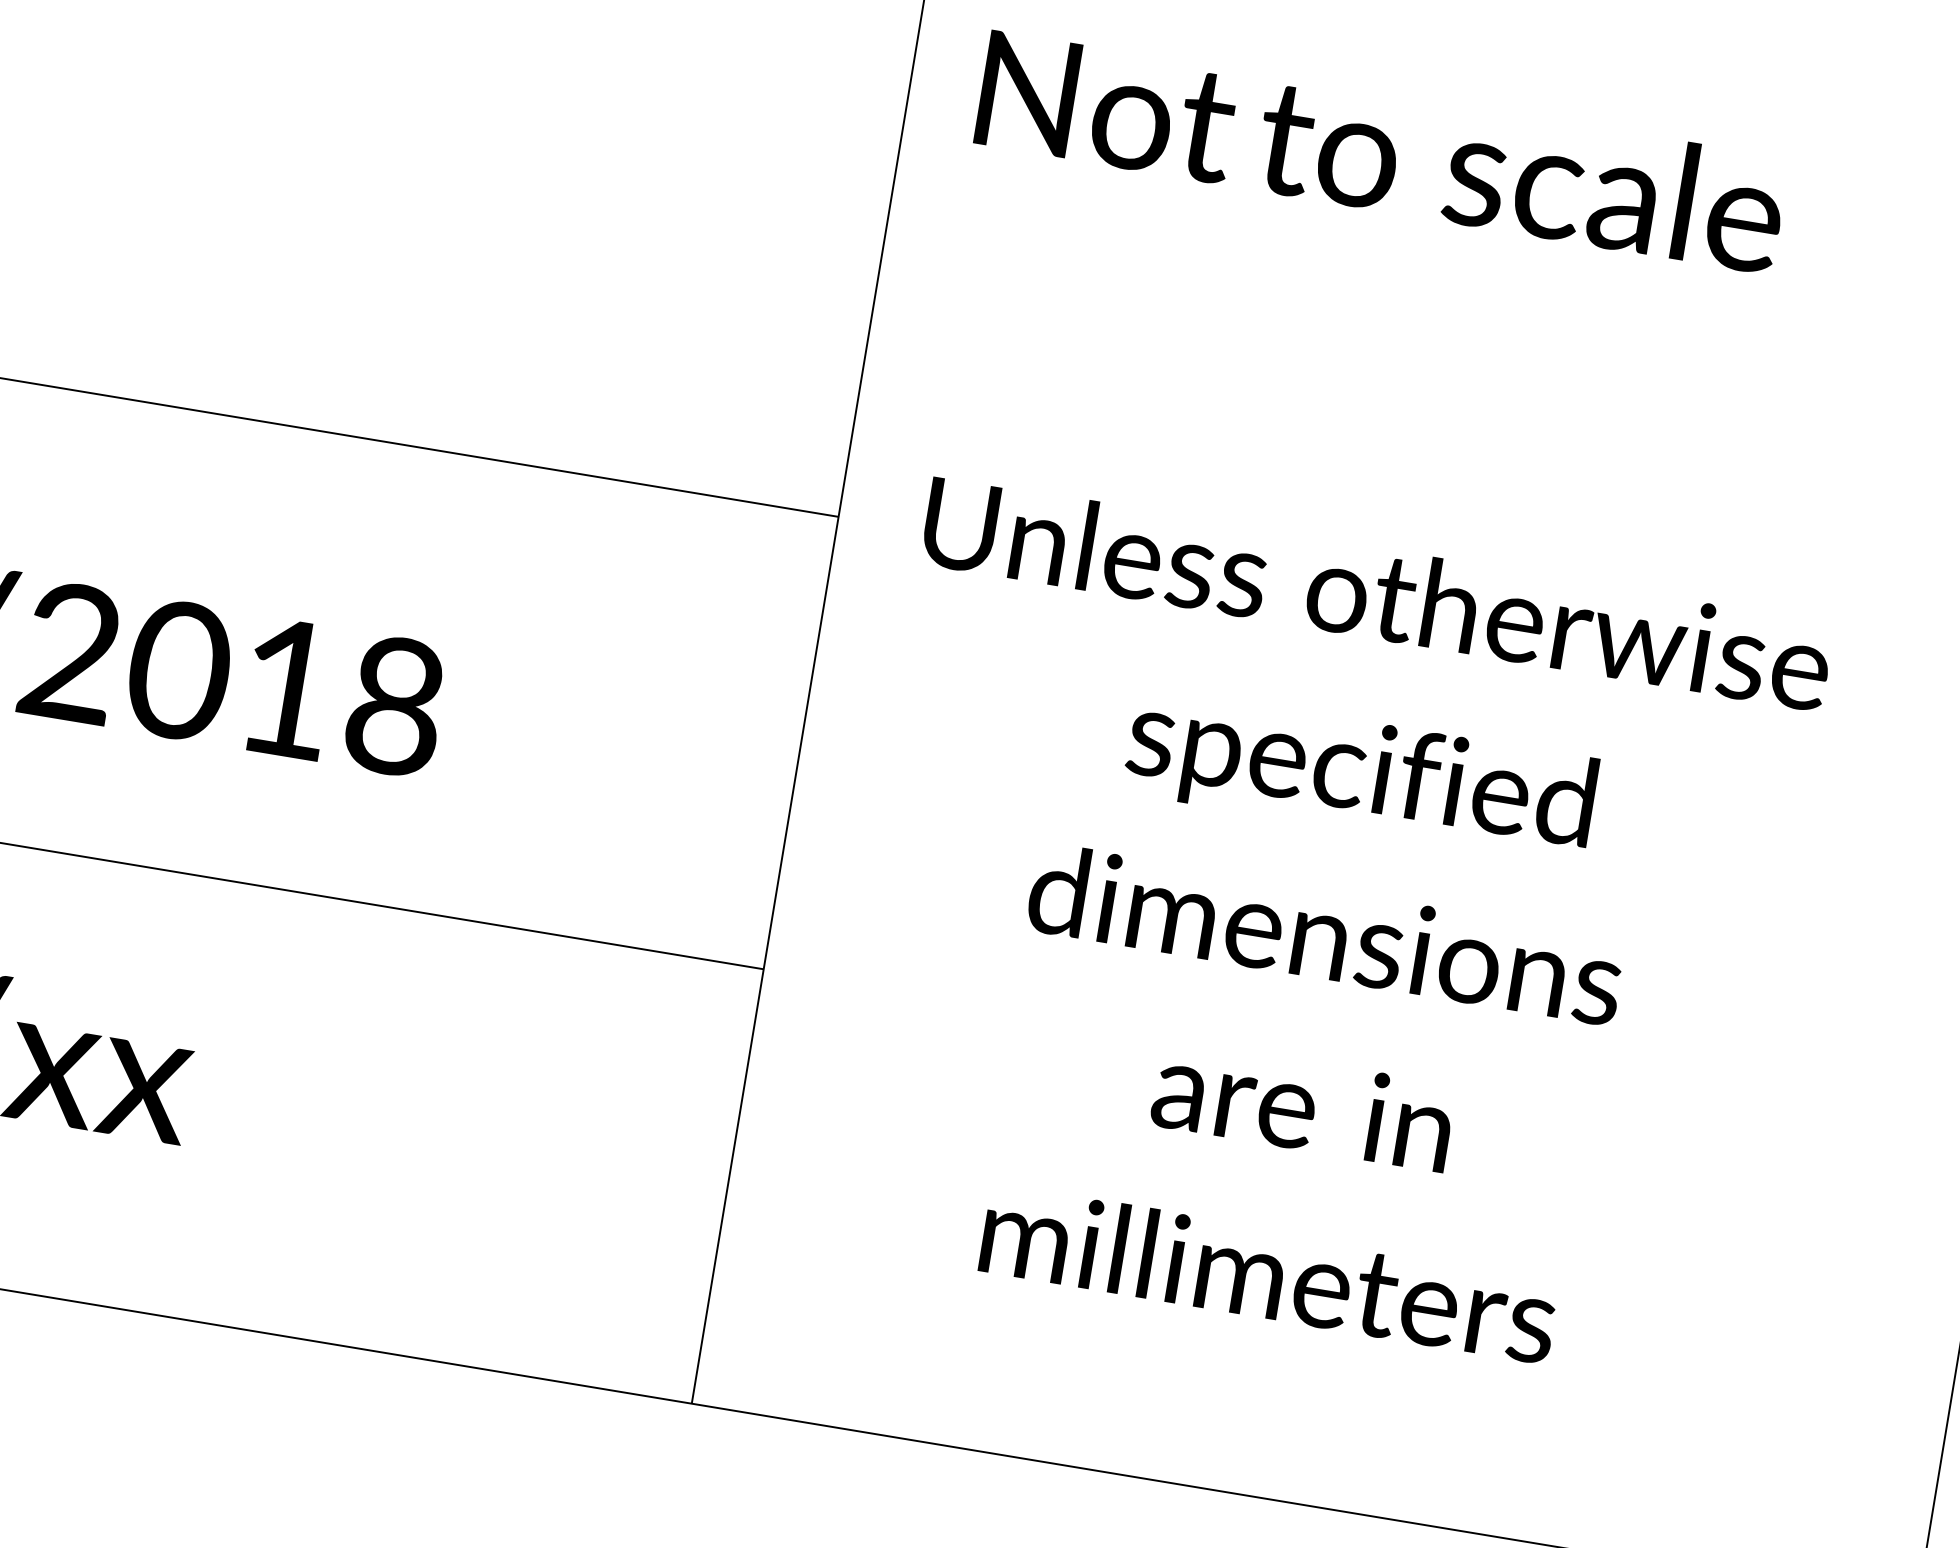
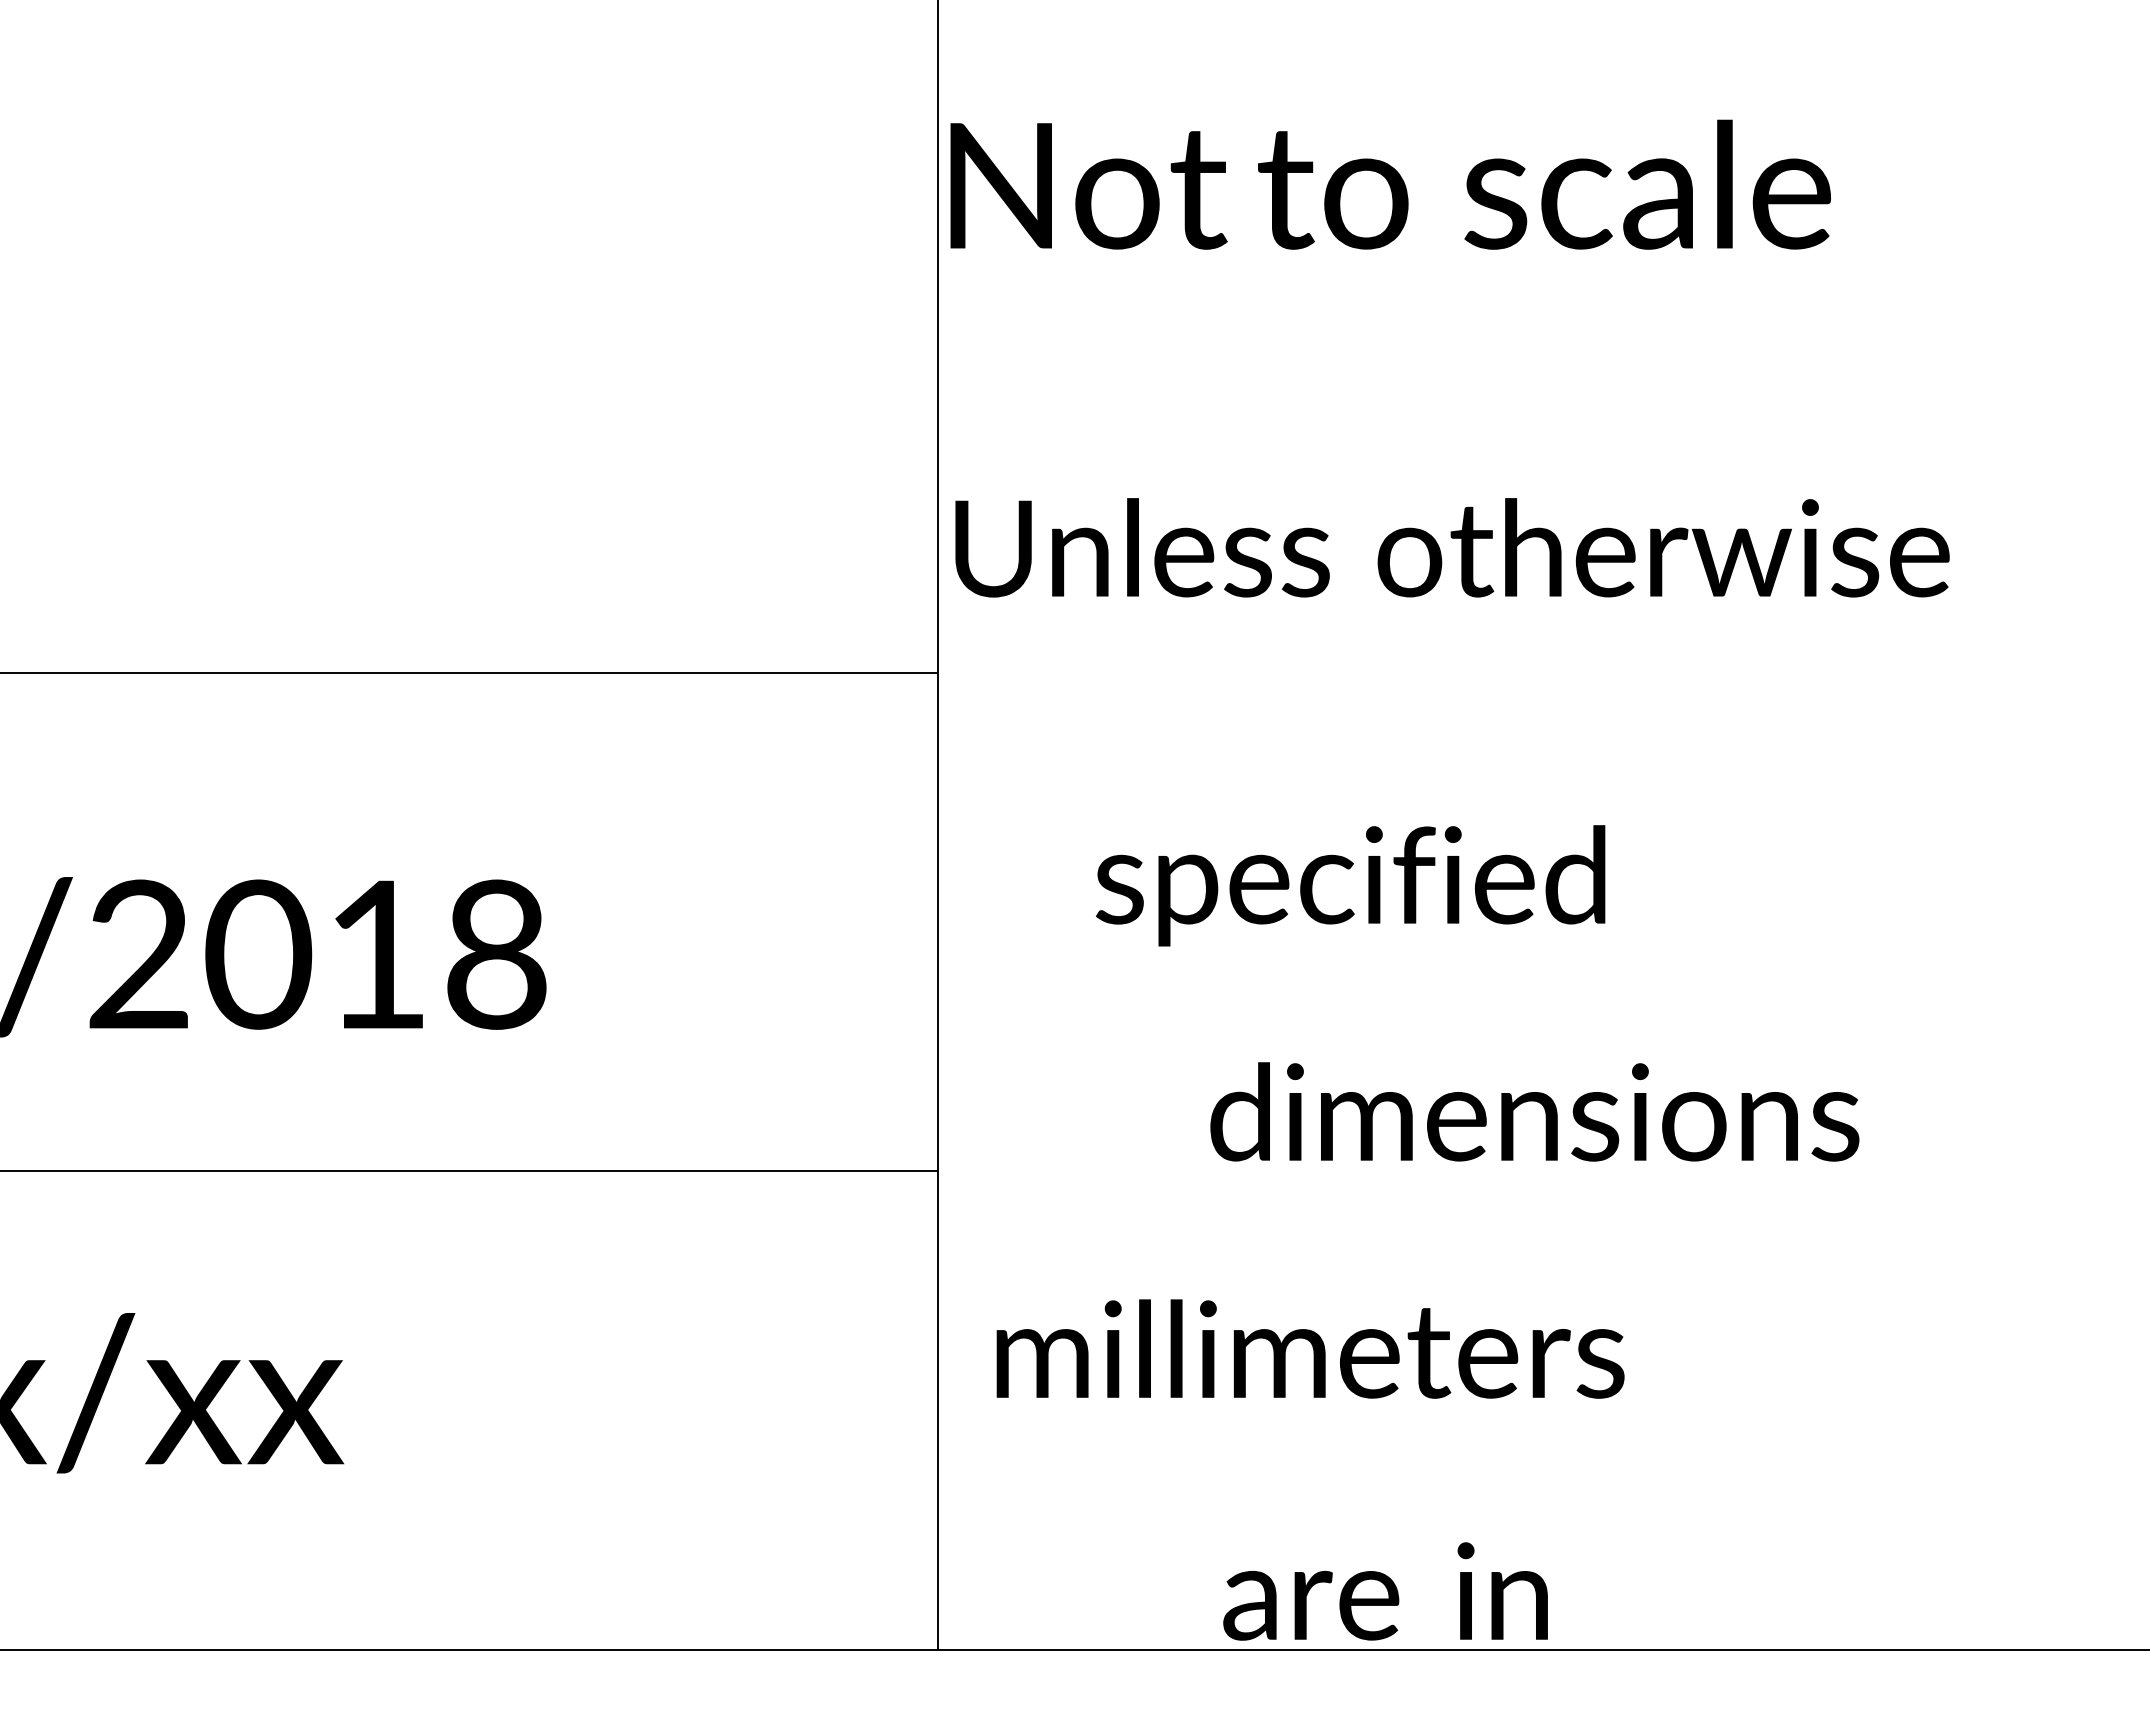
text: (1381, 151) -> (1390, 184), moved
text: (1377, 593) -> (1452, 547), moved
text: (1360, 775) -> (1350, 885), moved
text: (1325, 933) -> (1534, 1111), moved
text: (1303, 1105) -> (1385, 1591), moved
text: (1269, 1273) -> (1310, 1348), moved

